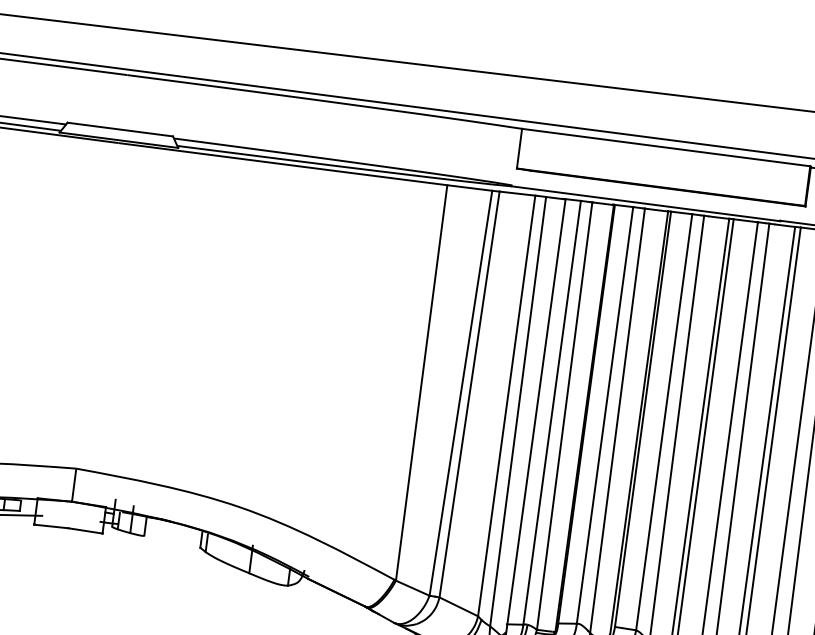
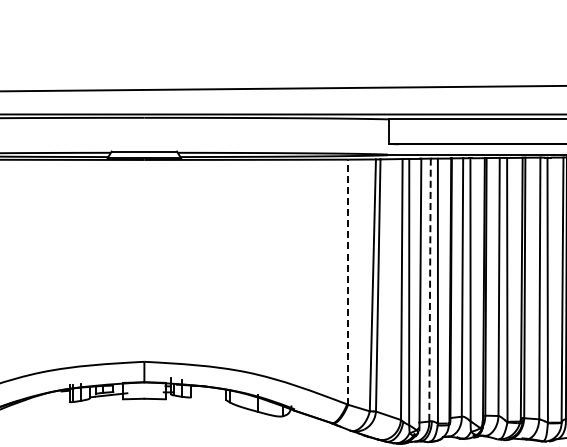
line: (422, 383) -> (348, 282), solid -> dashed
line: (552, 413) -> (430, 290), solid -> dashed

